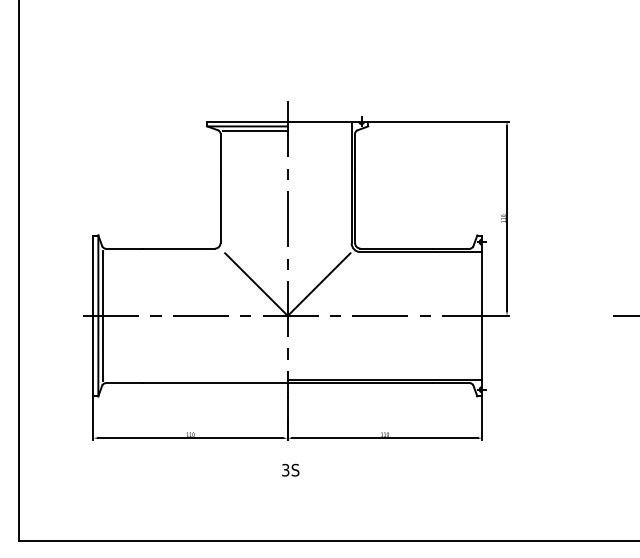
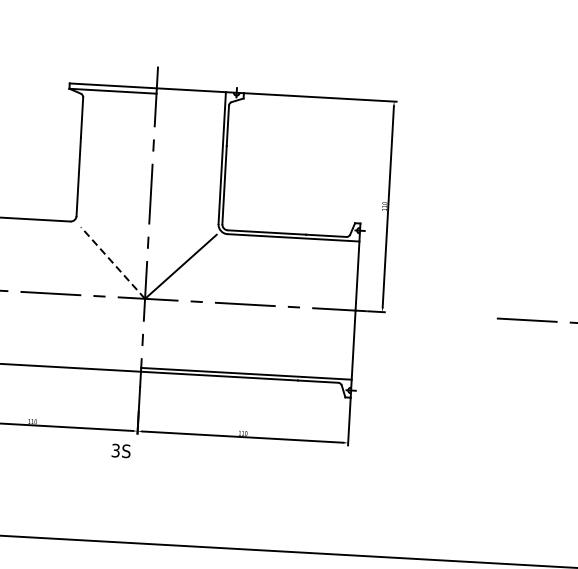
line: (255, 131) -> (121, 97), removed
line: (256, 284) -> (113, 262), solid -> dashed
text: (290, 469) -> (121, 450), moved

